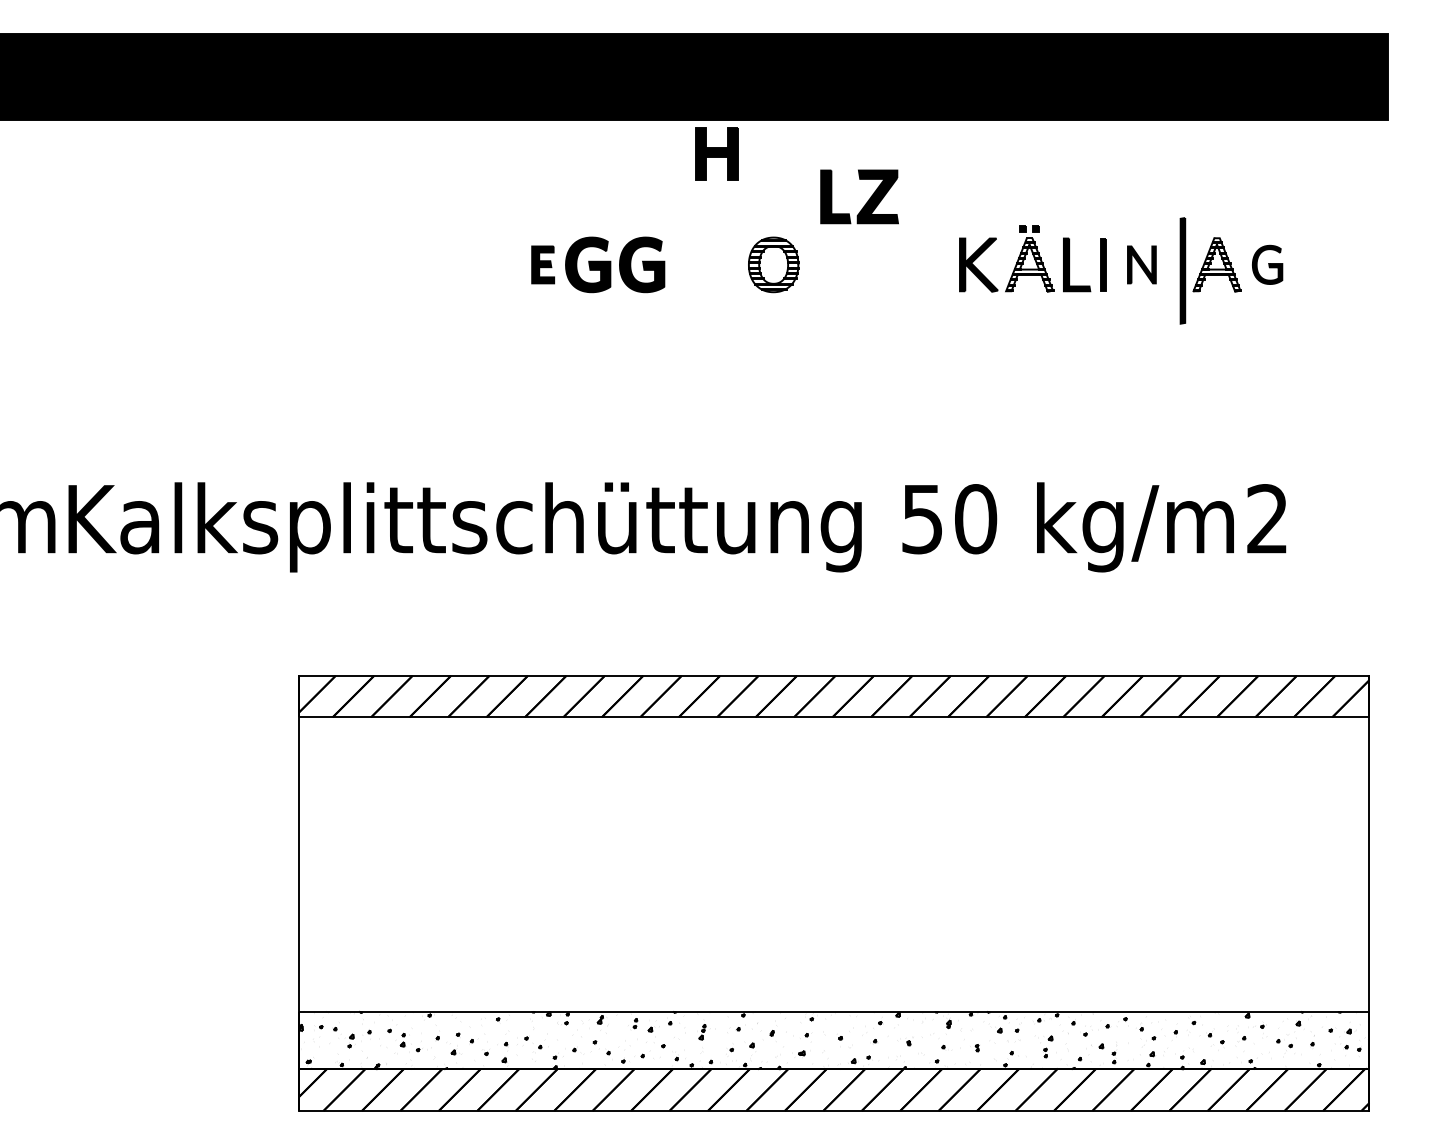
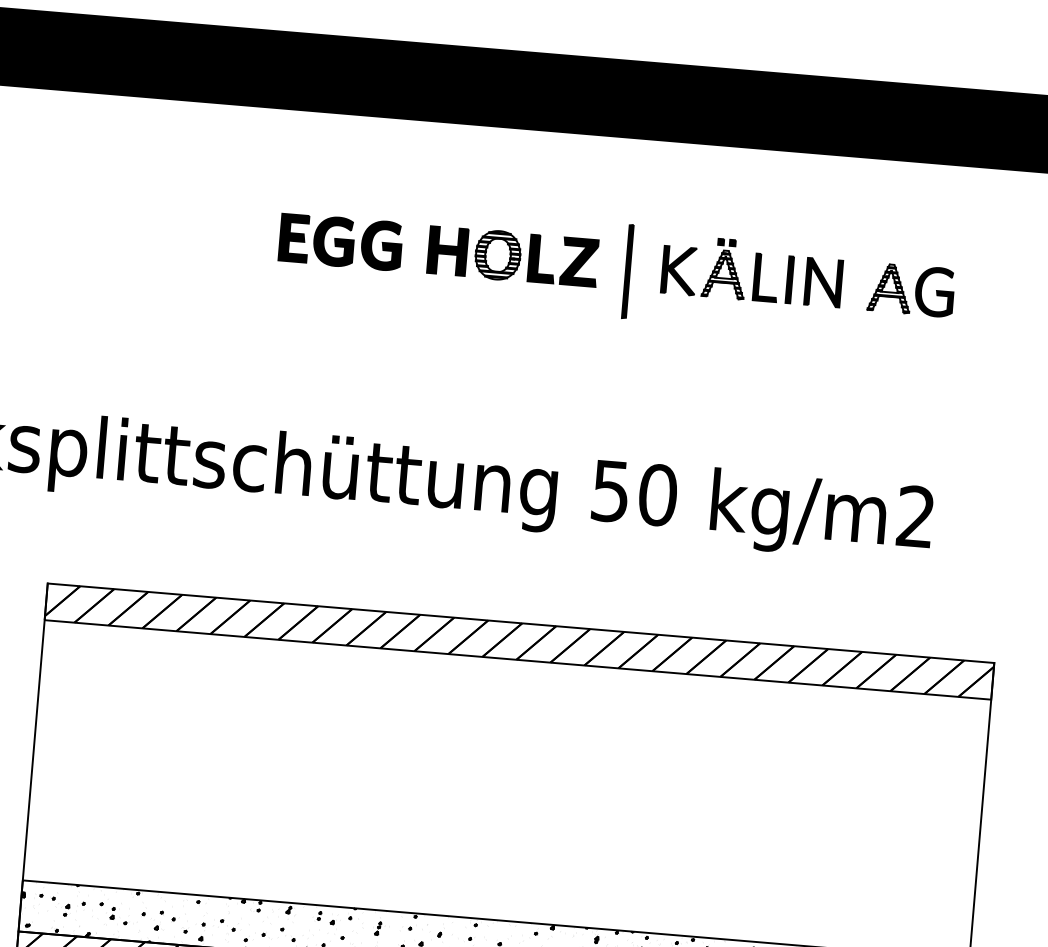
part: (716, 153) -> (447, 250), moved
part: (867, 200) -> (570, 264), moved
part: (542, 264) -> (293, 237), size x1.43
part: (1141, 264) -> (823, 282), size x1.43
part: (1267, 264) -> (934, 291), size x1.43
part: (1182, 270) -> (627, 271), moved

